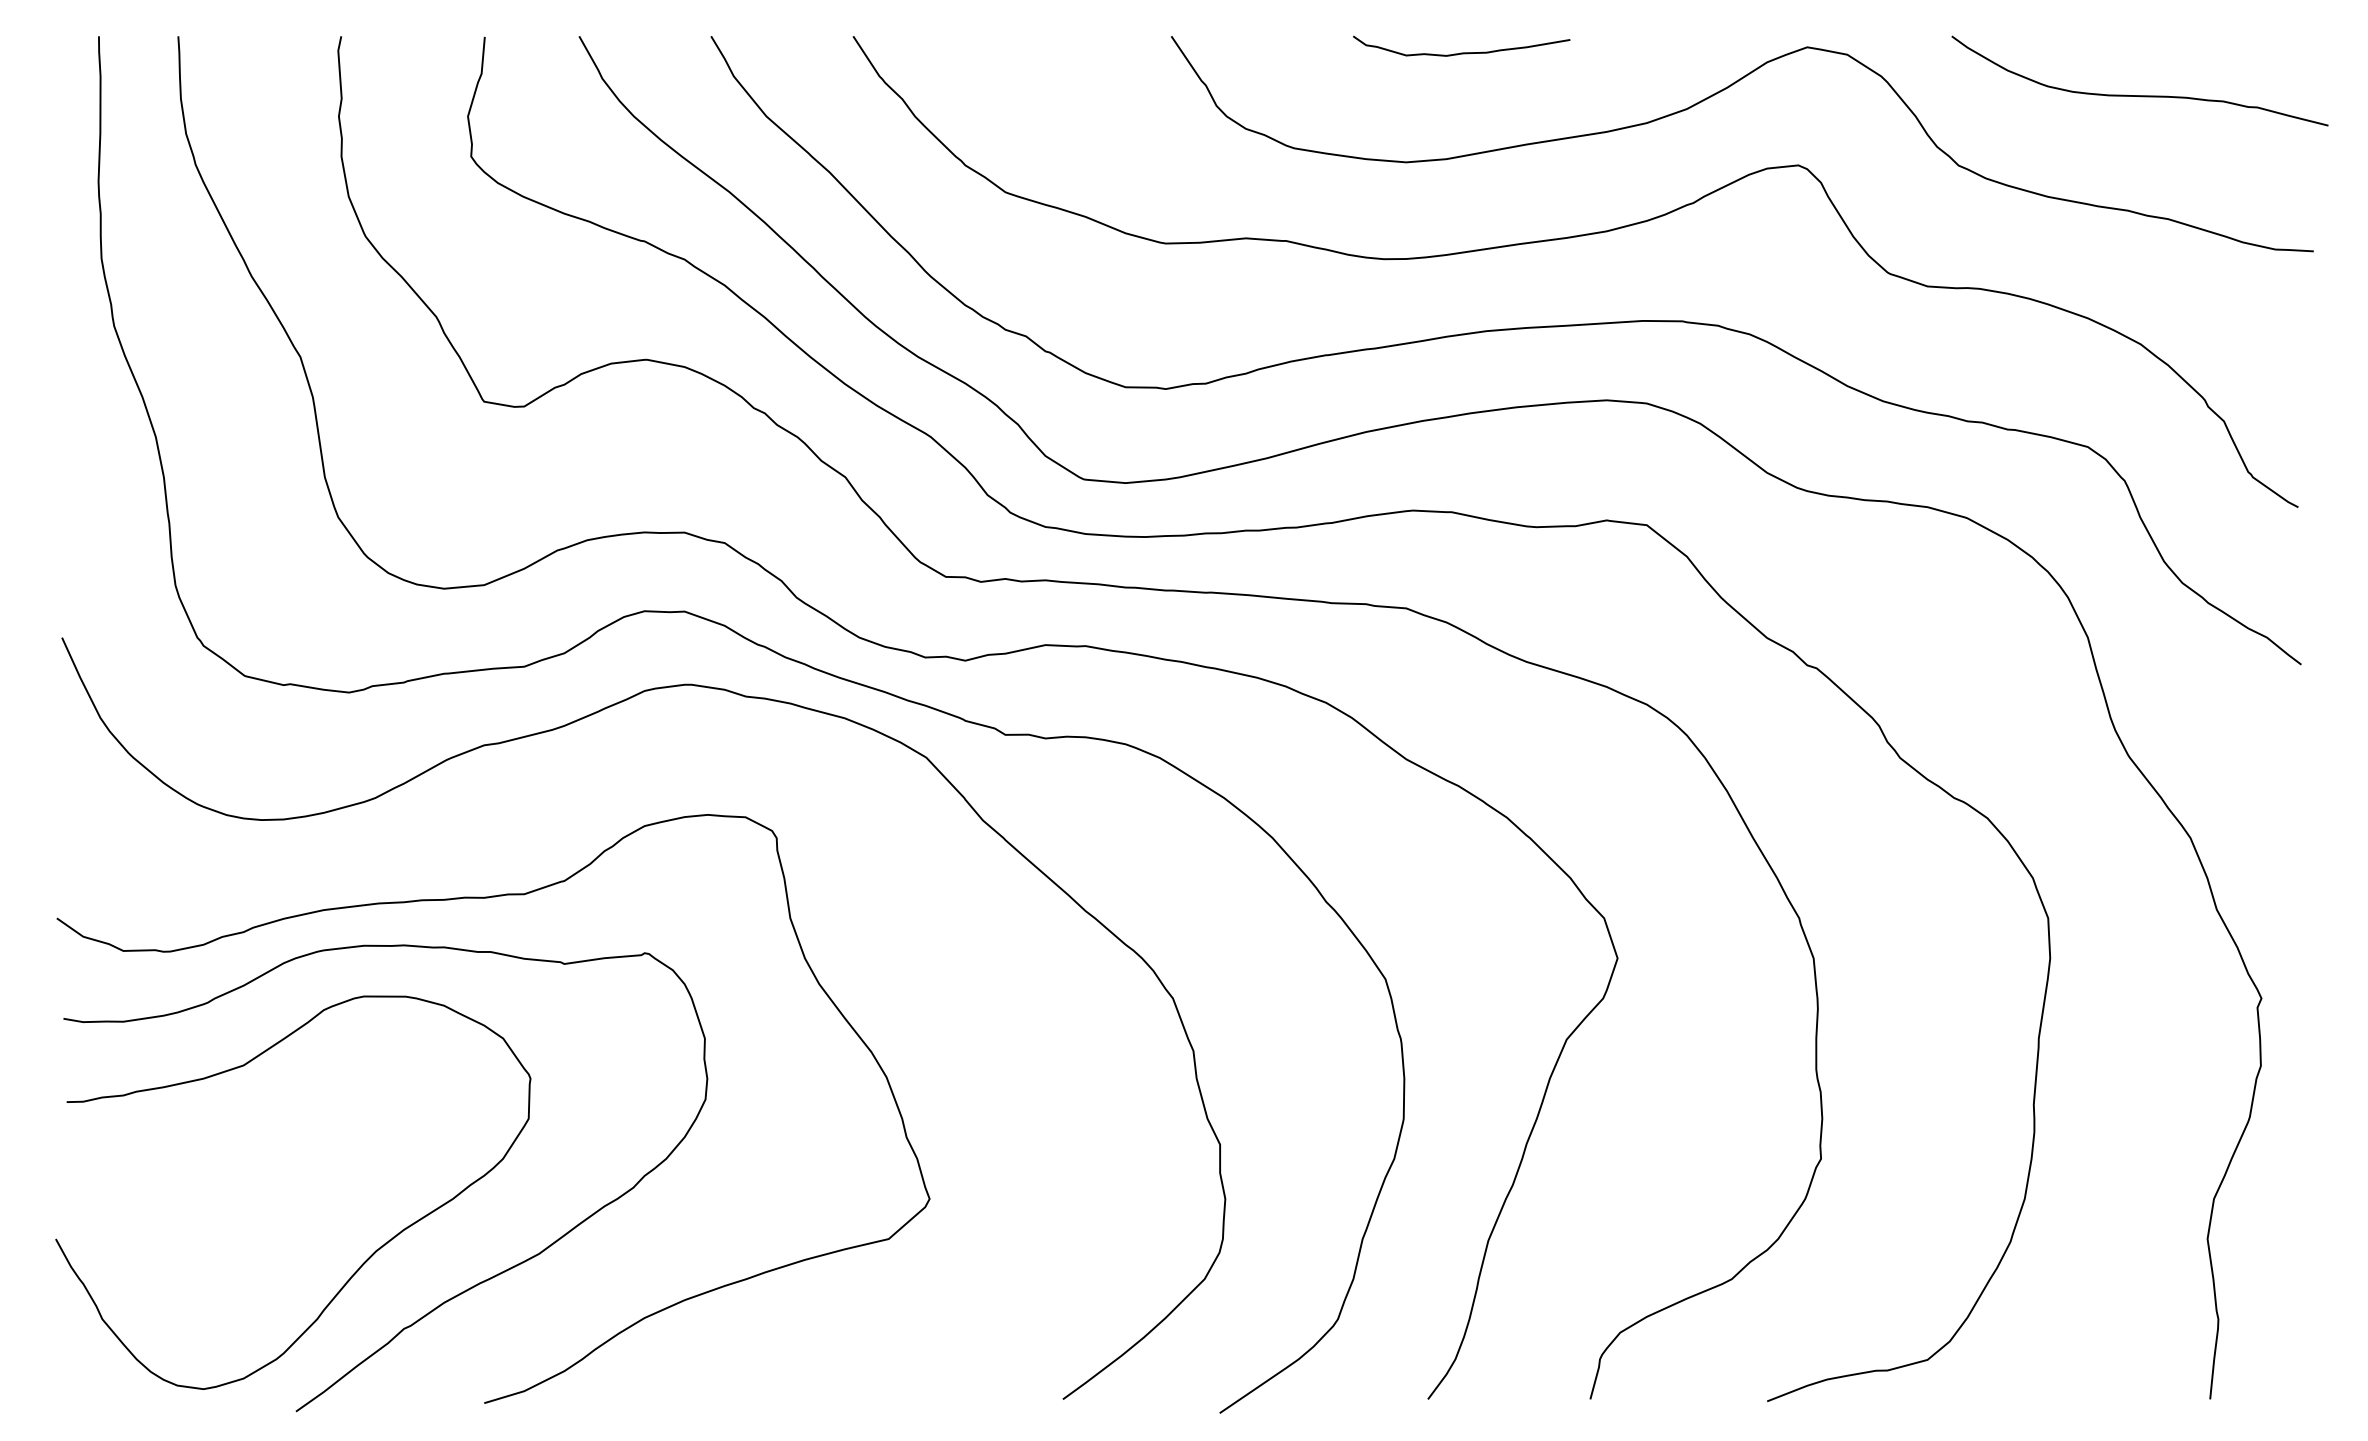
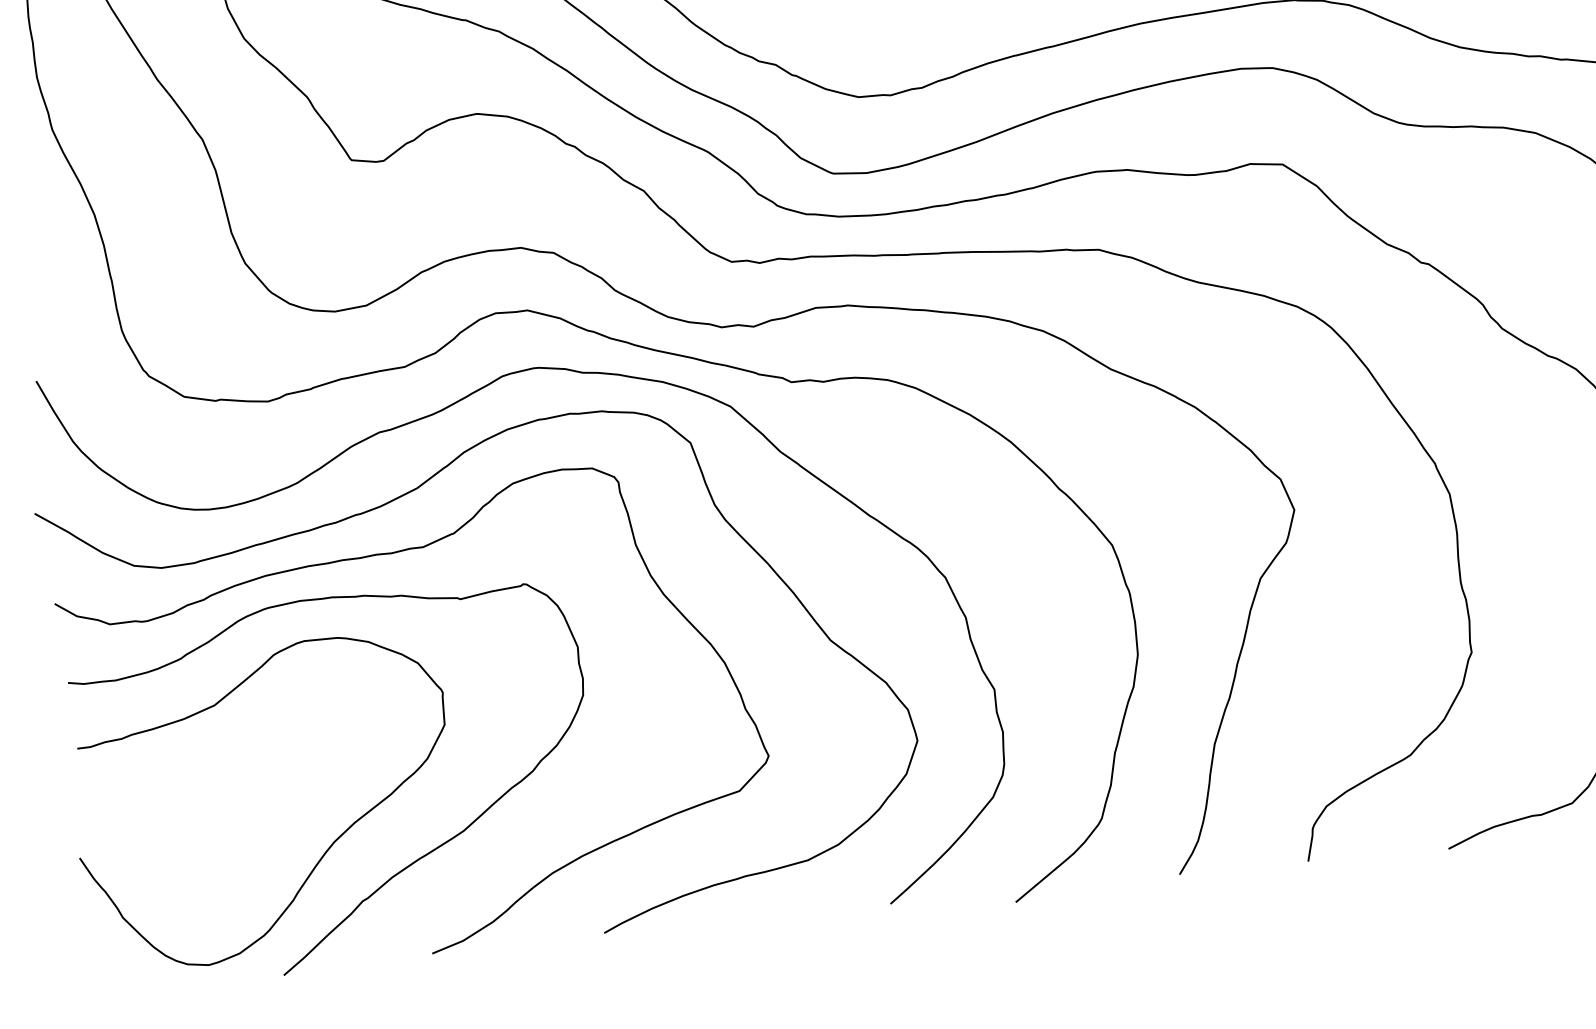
curve: (489, 834) -> (390, 502), added

